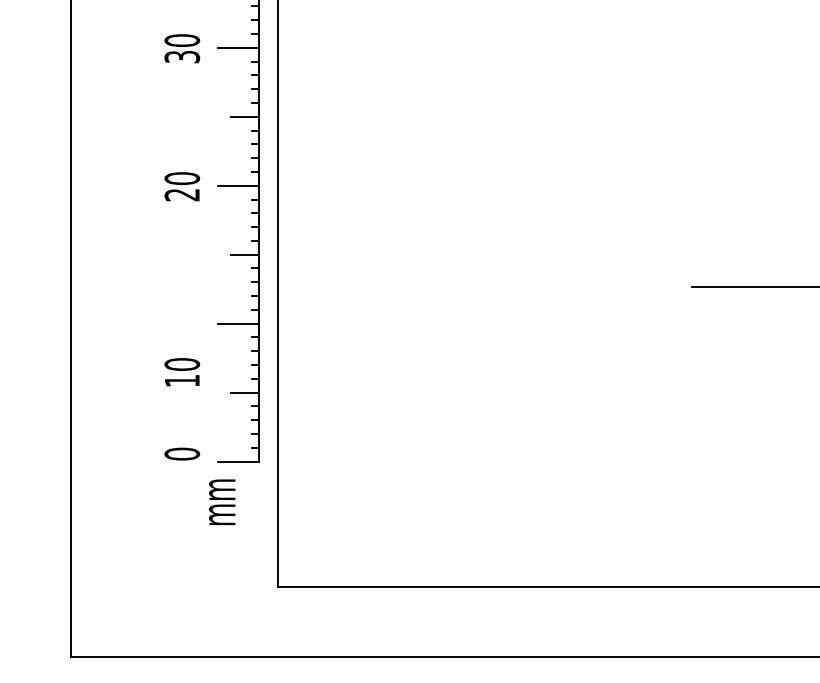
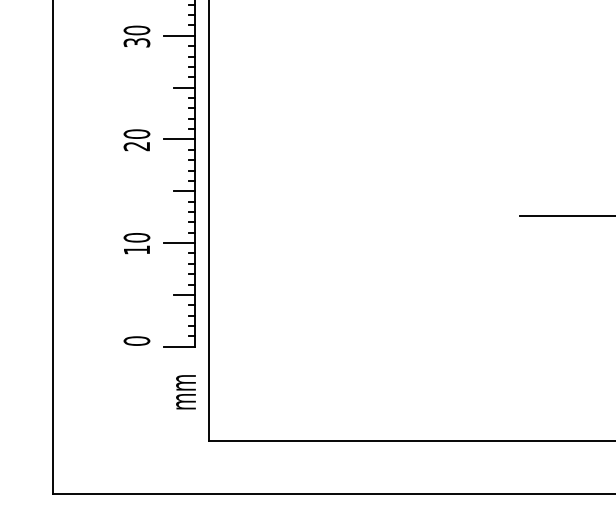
text: (181, 372) -> (136, 243), moved
text: (221, 502) -> (185, 392), moved

